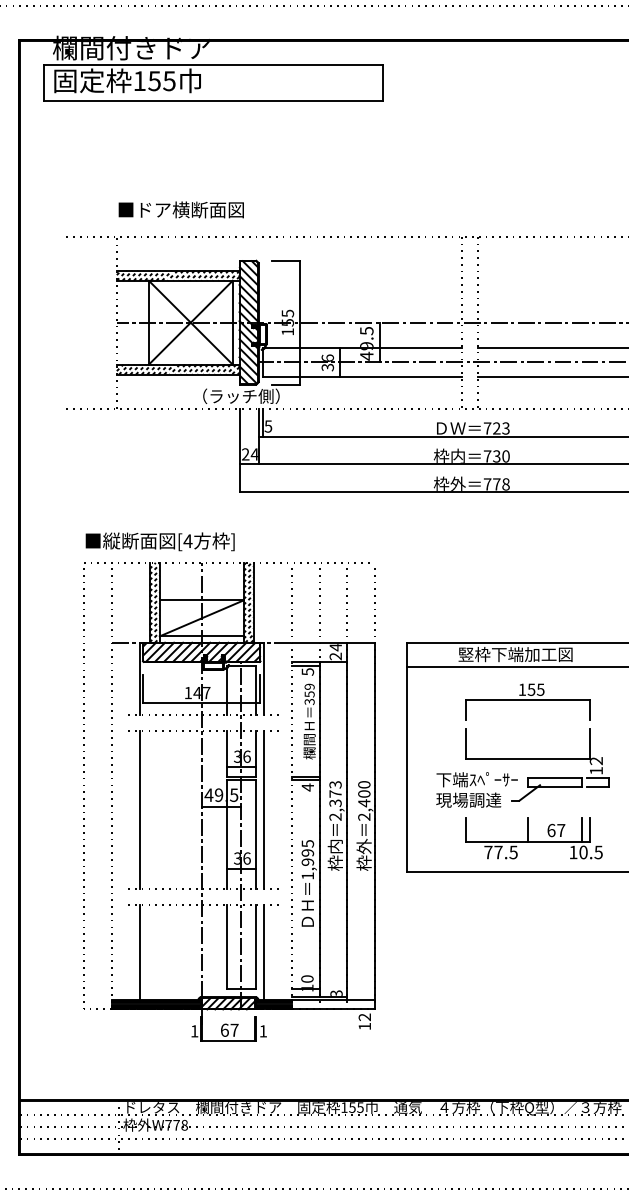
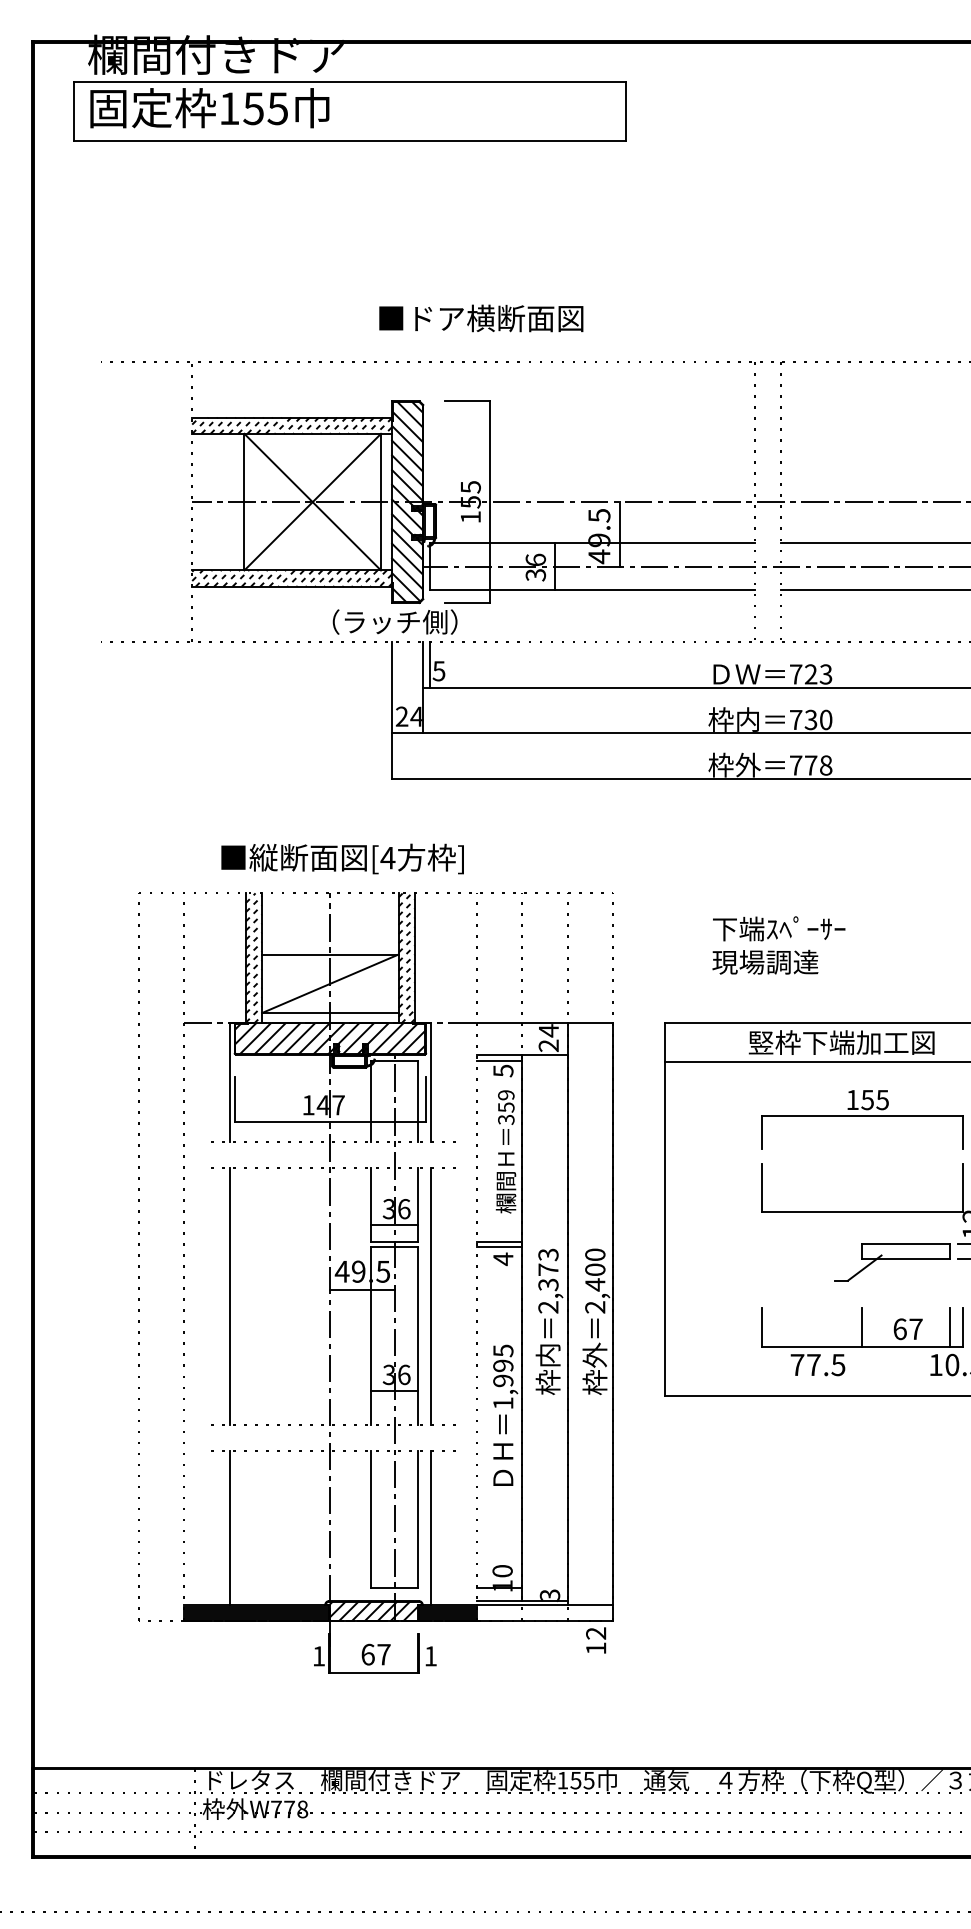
text: (180, 209) -> (479, 317), moved
text: (159, 541) -> (341, 858), moved
text: (476, 789) -> (778, 944), moved

